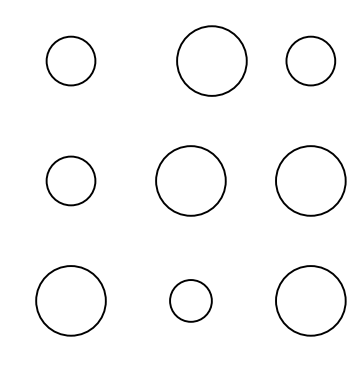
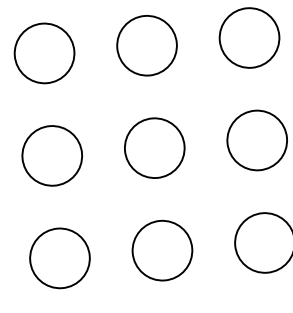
circle: (70, 60) -> (44, 52), size x1.43
circle: (211, 60) -> (146, 45), moved
circle: (310, 60) -> (249, 37), size x1.43
circle: (70, 180) -> (51, 155), size x1.43
circle: (190, 300) -> (162, 250), size x1.67

